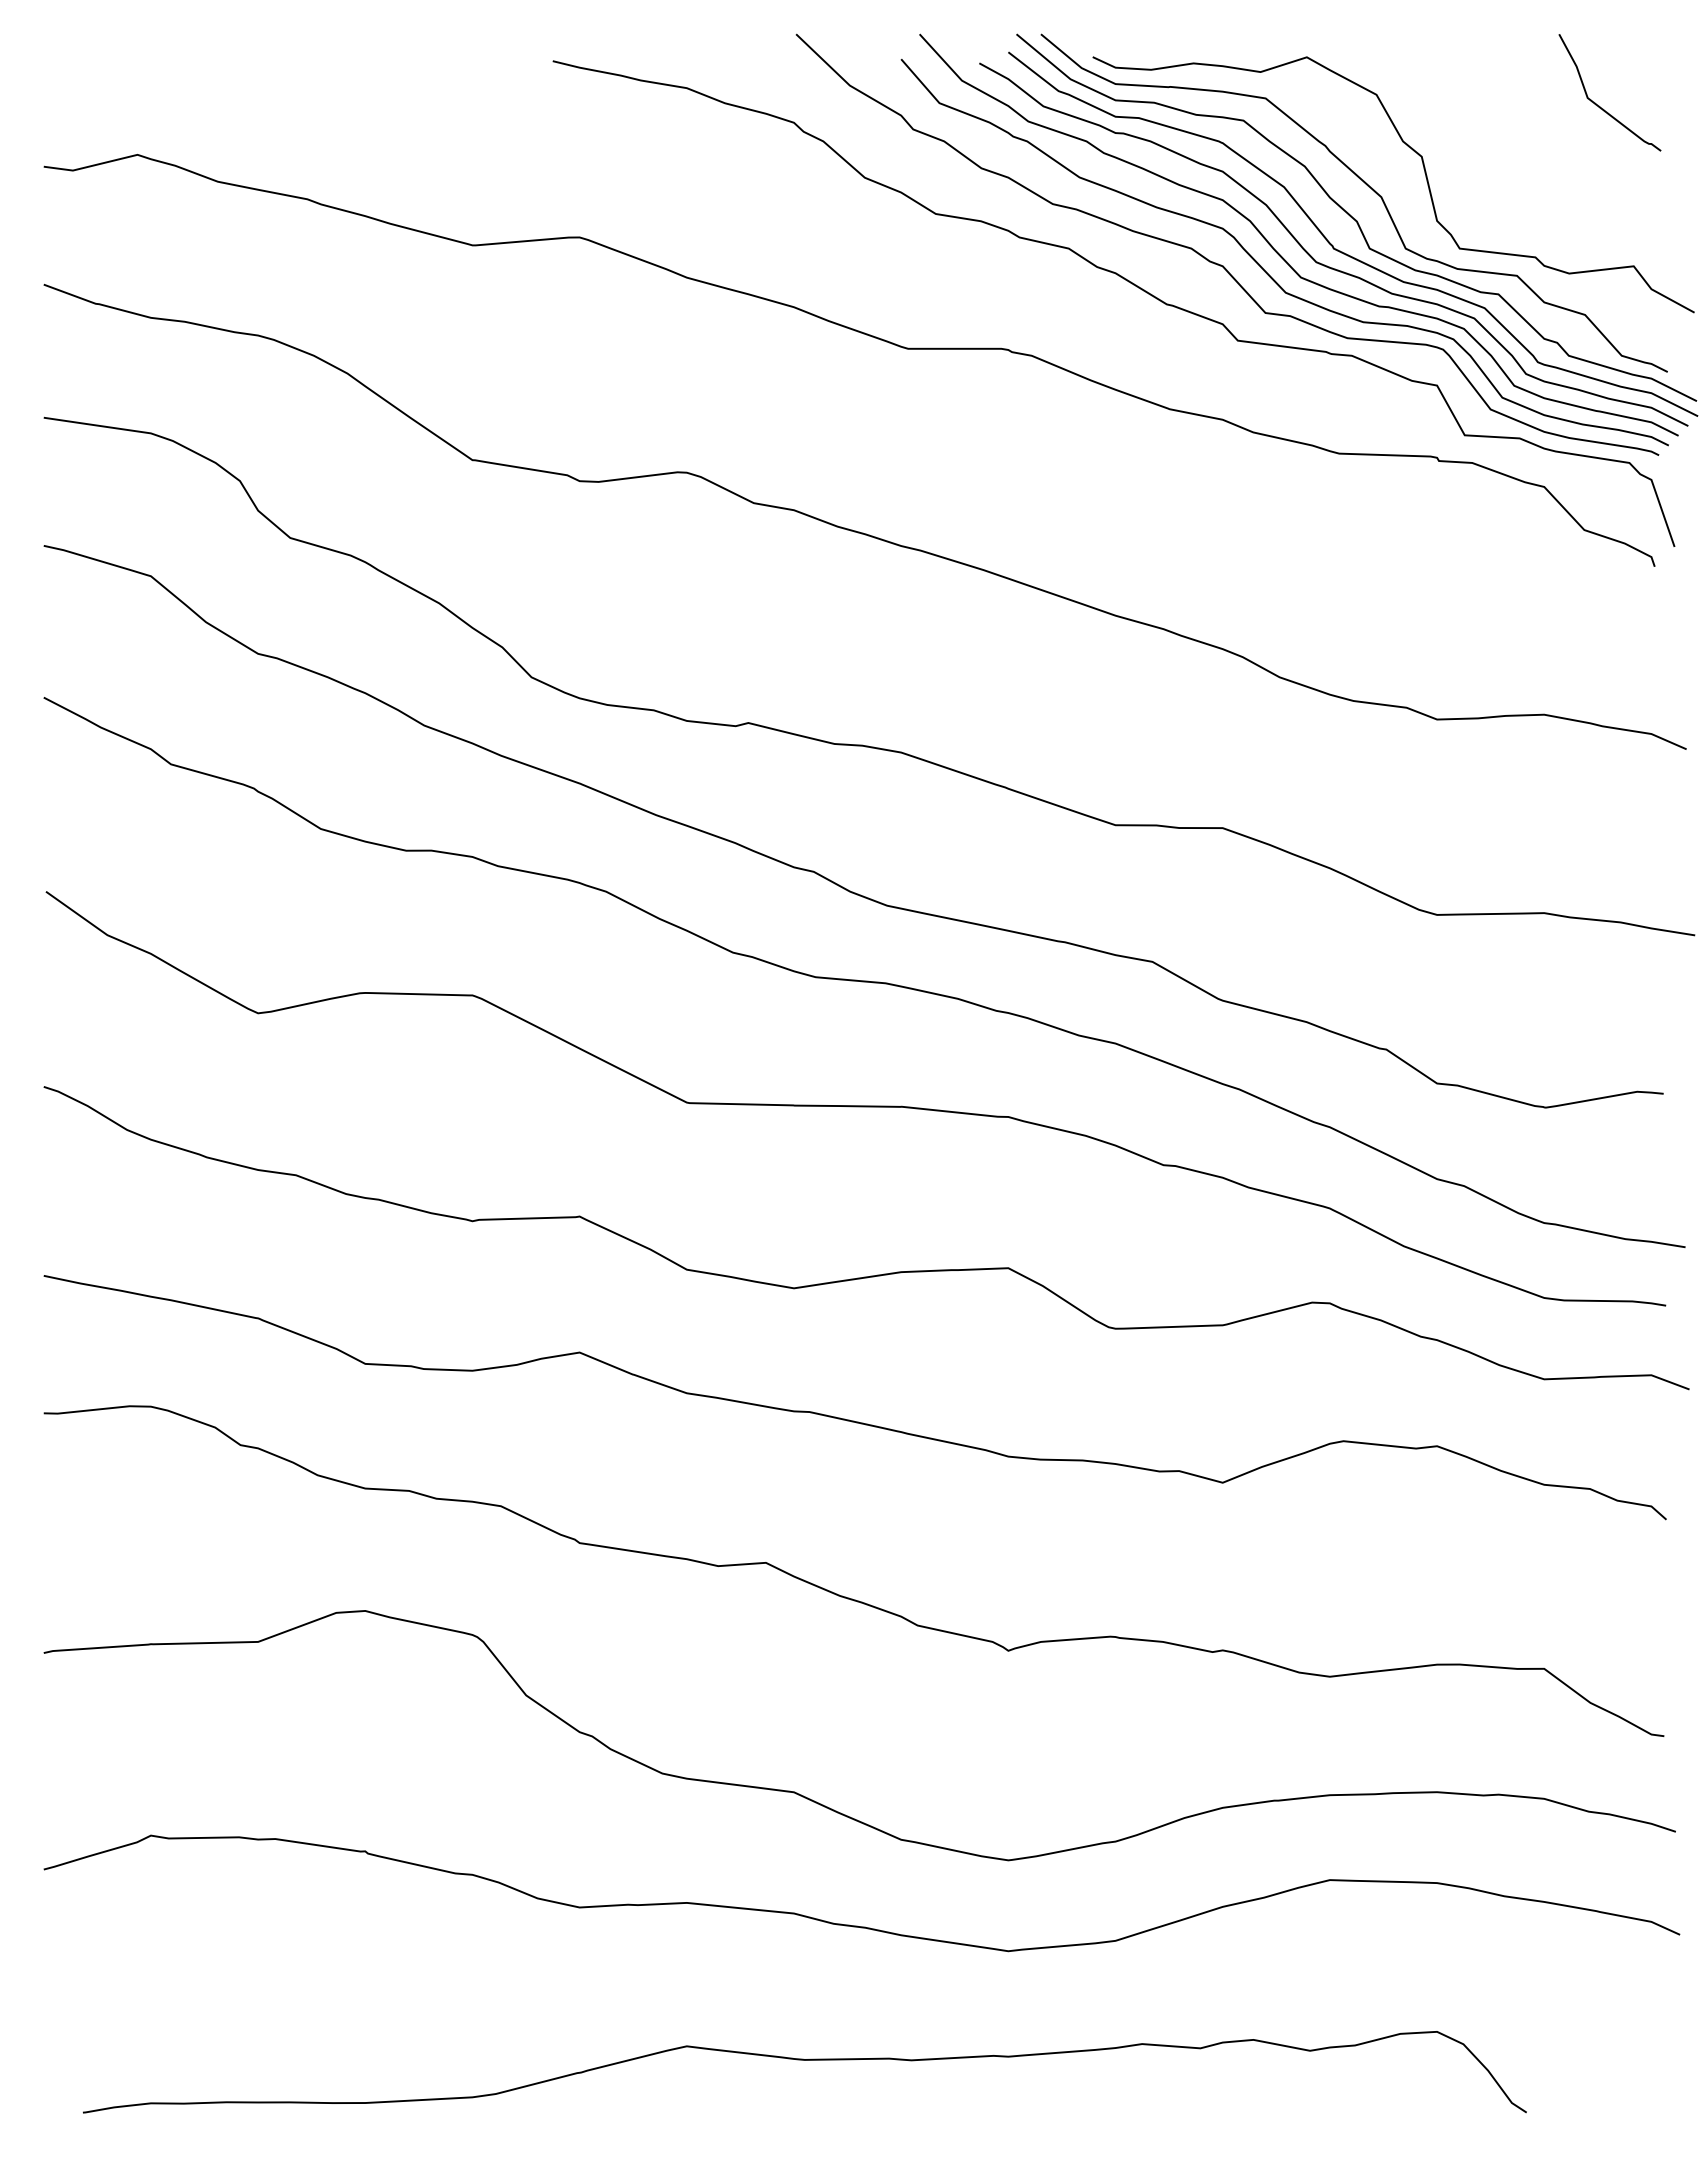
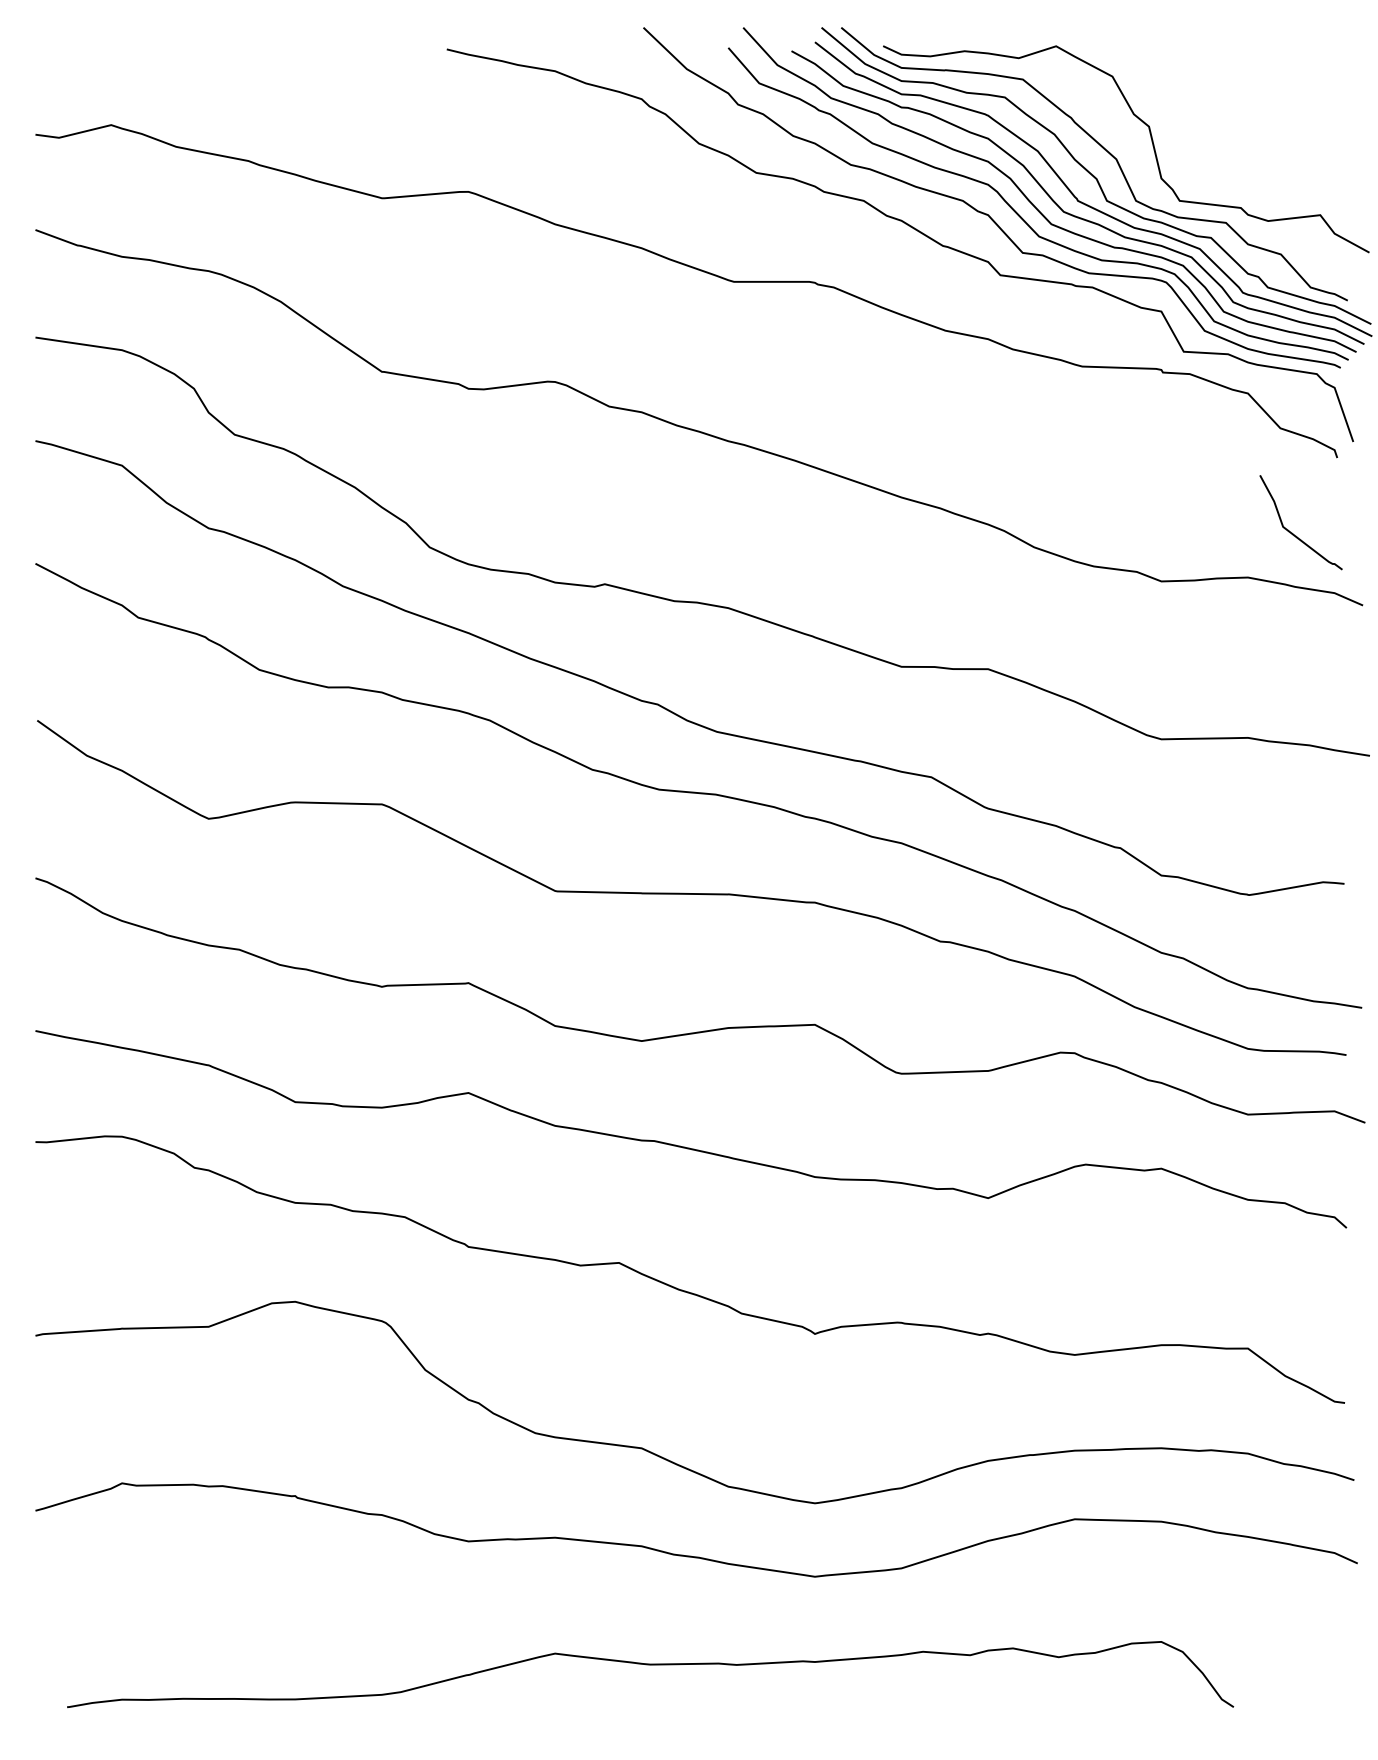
curve: (1599, 105) -> (1292, 532), moved

